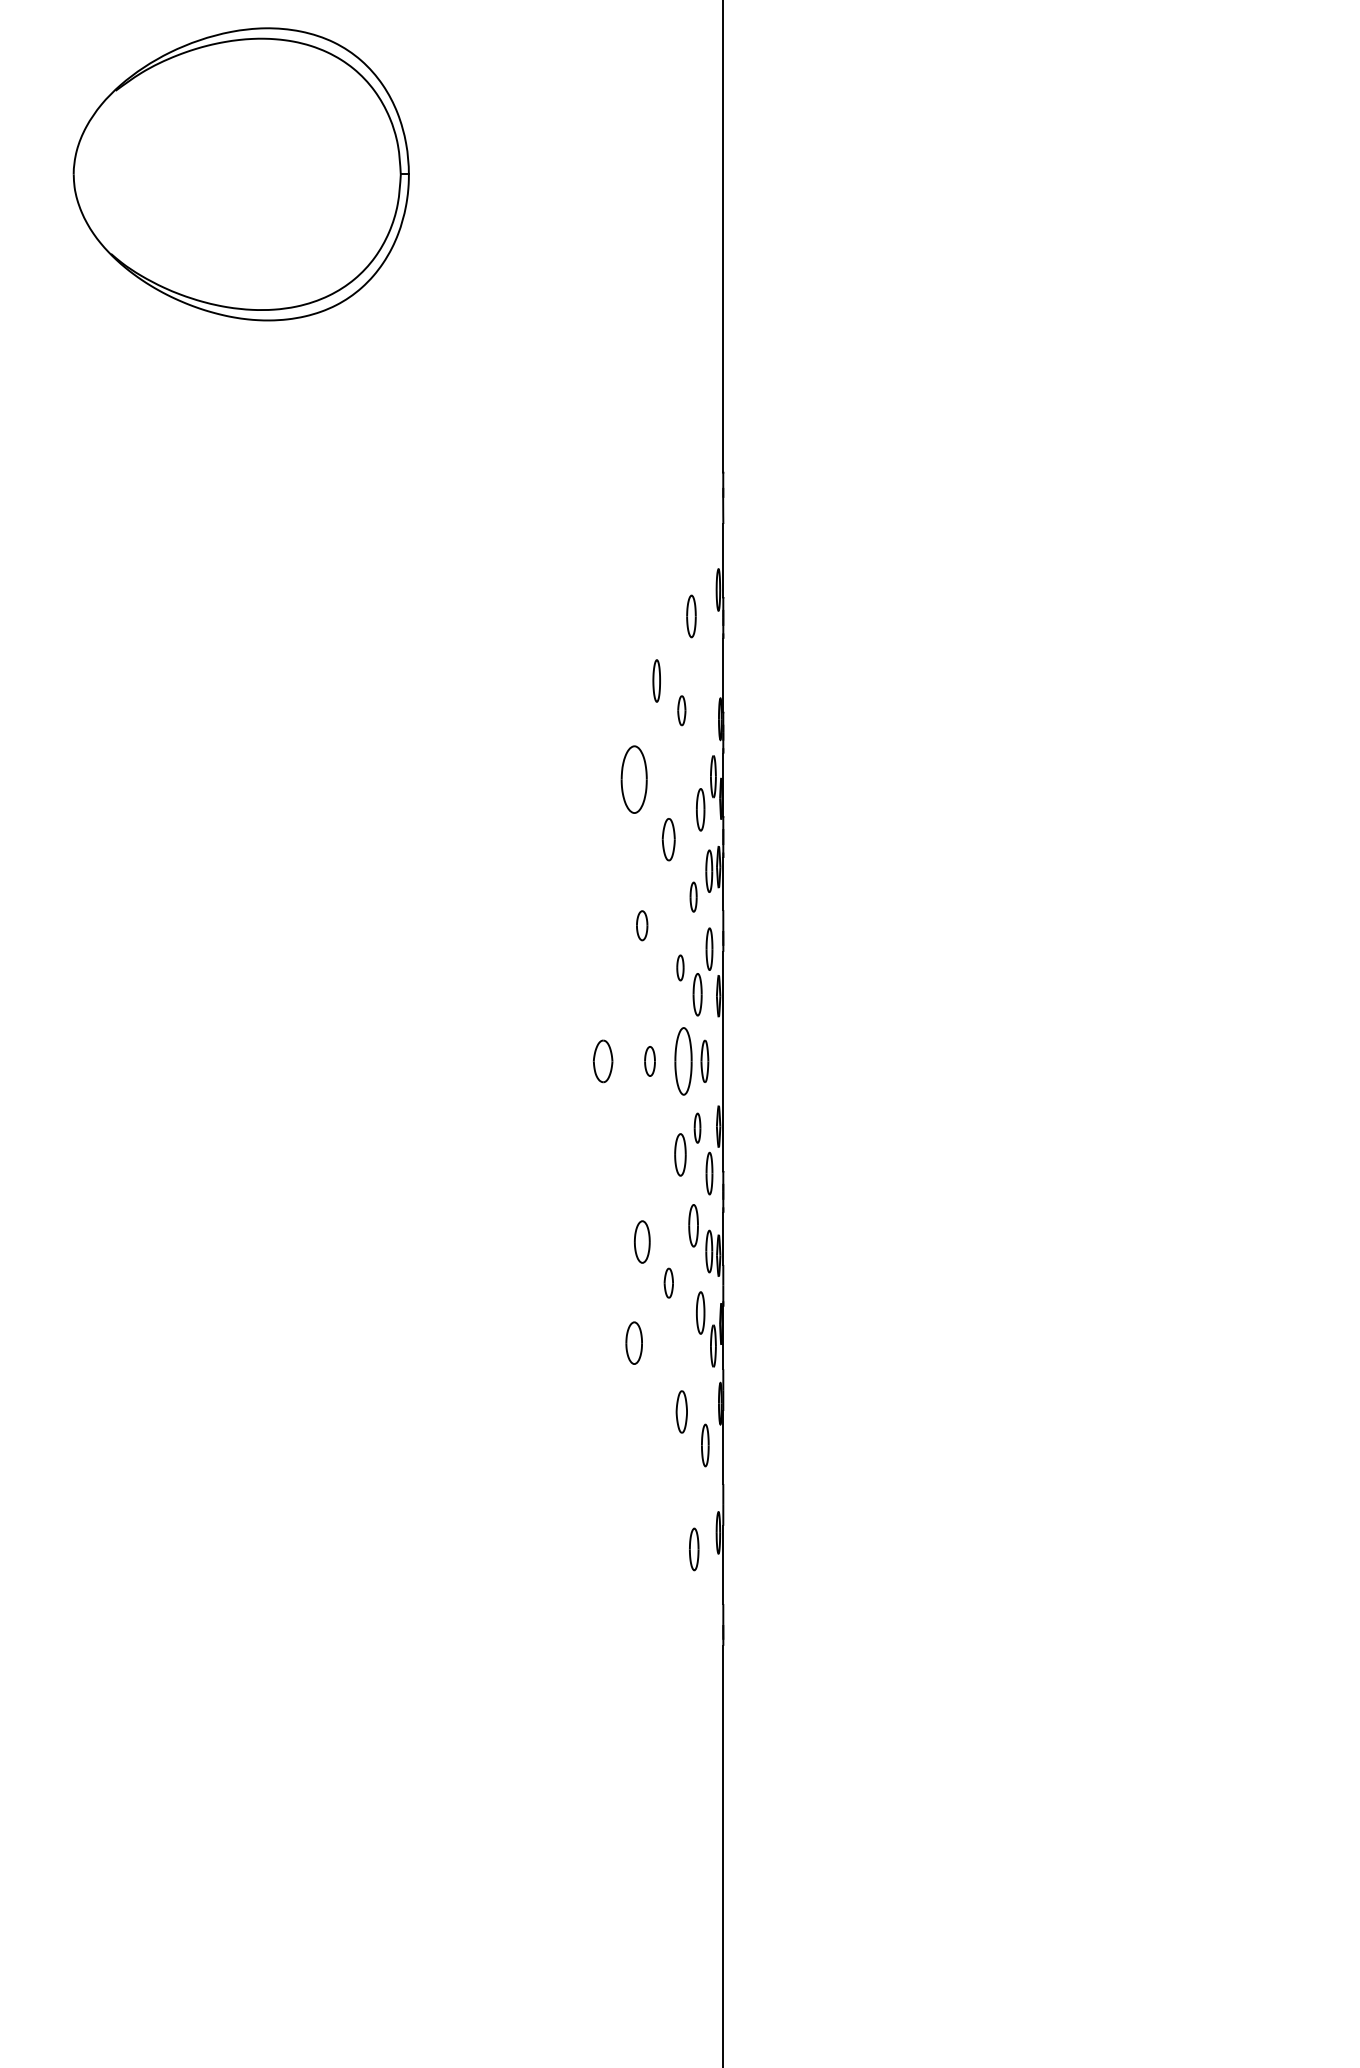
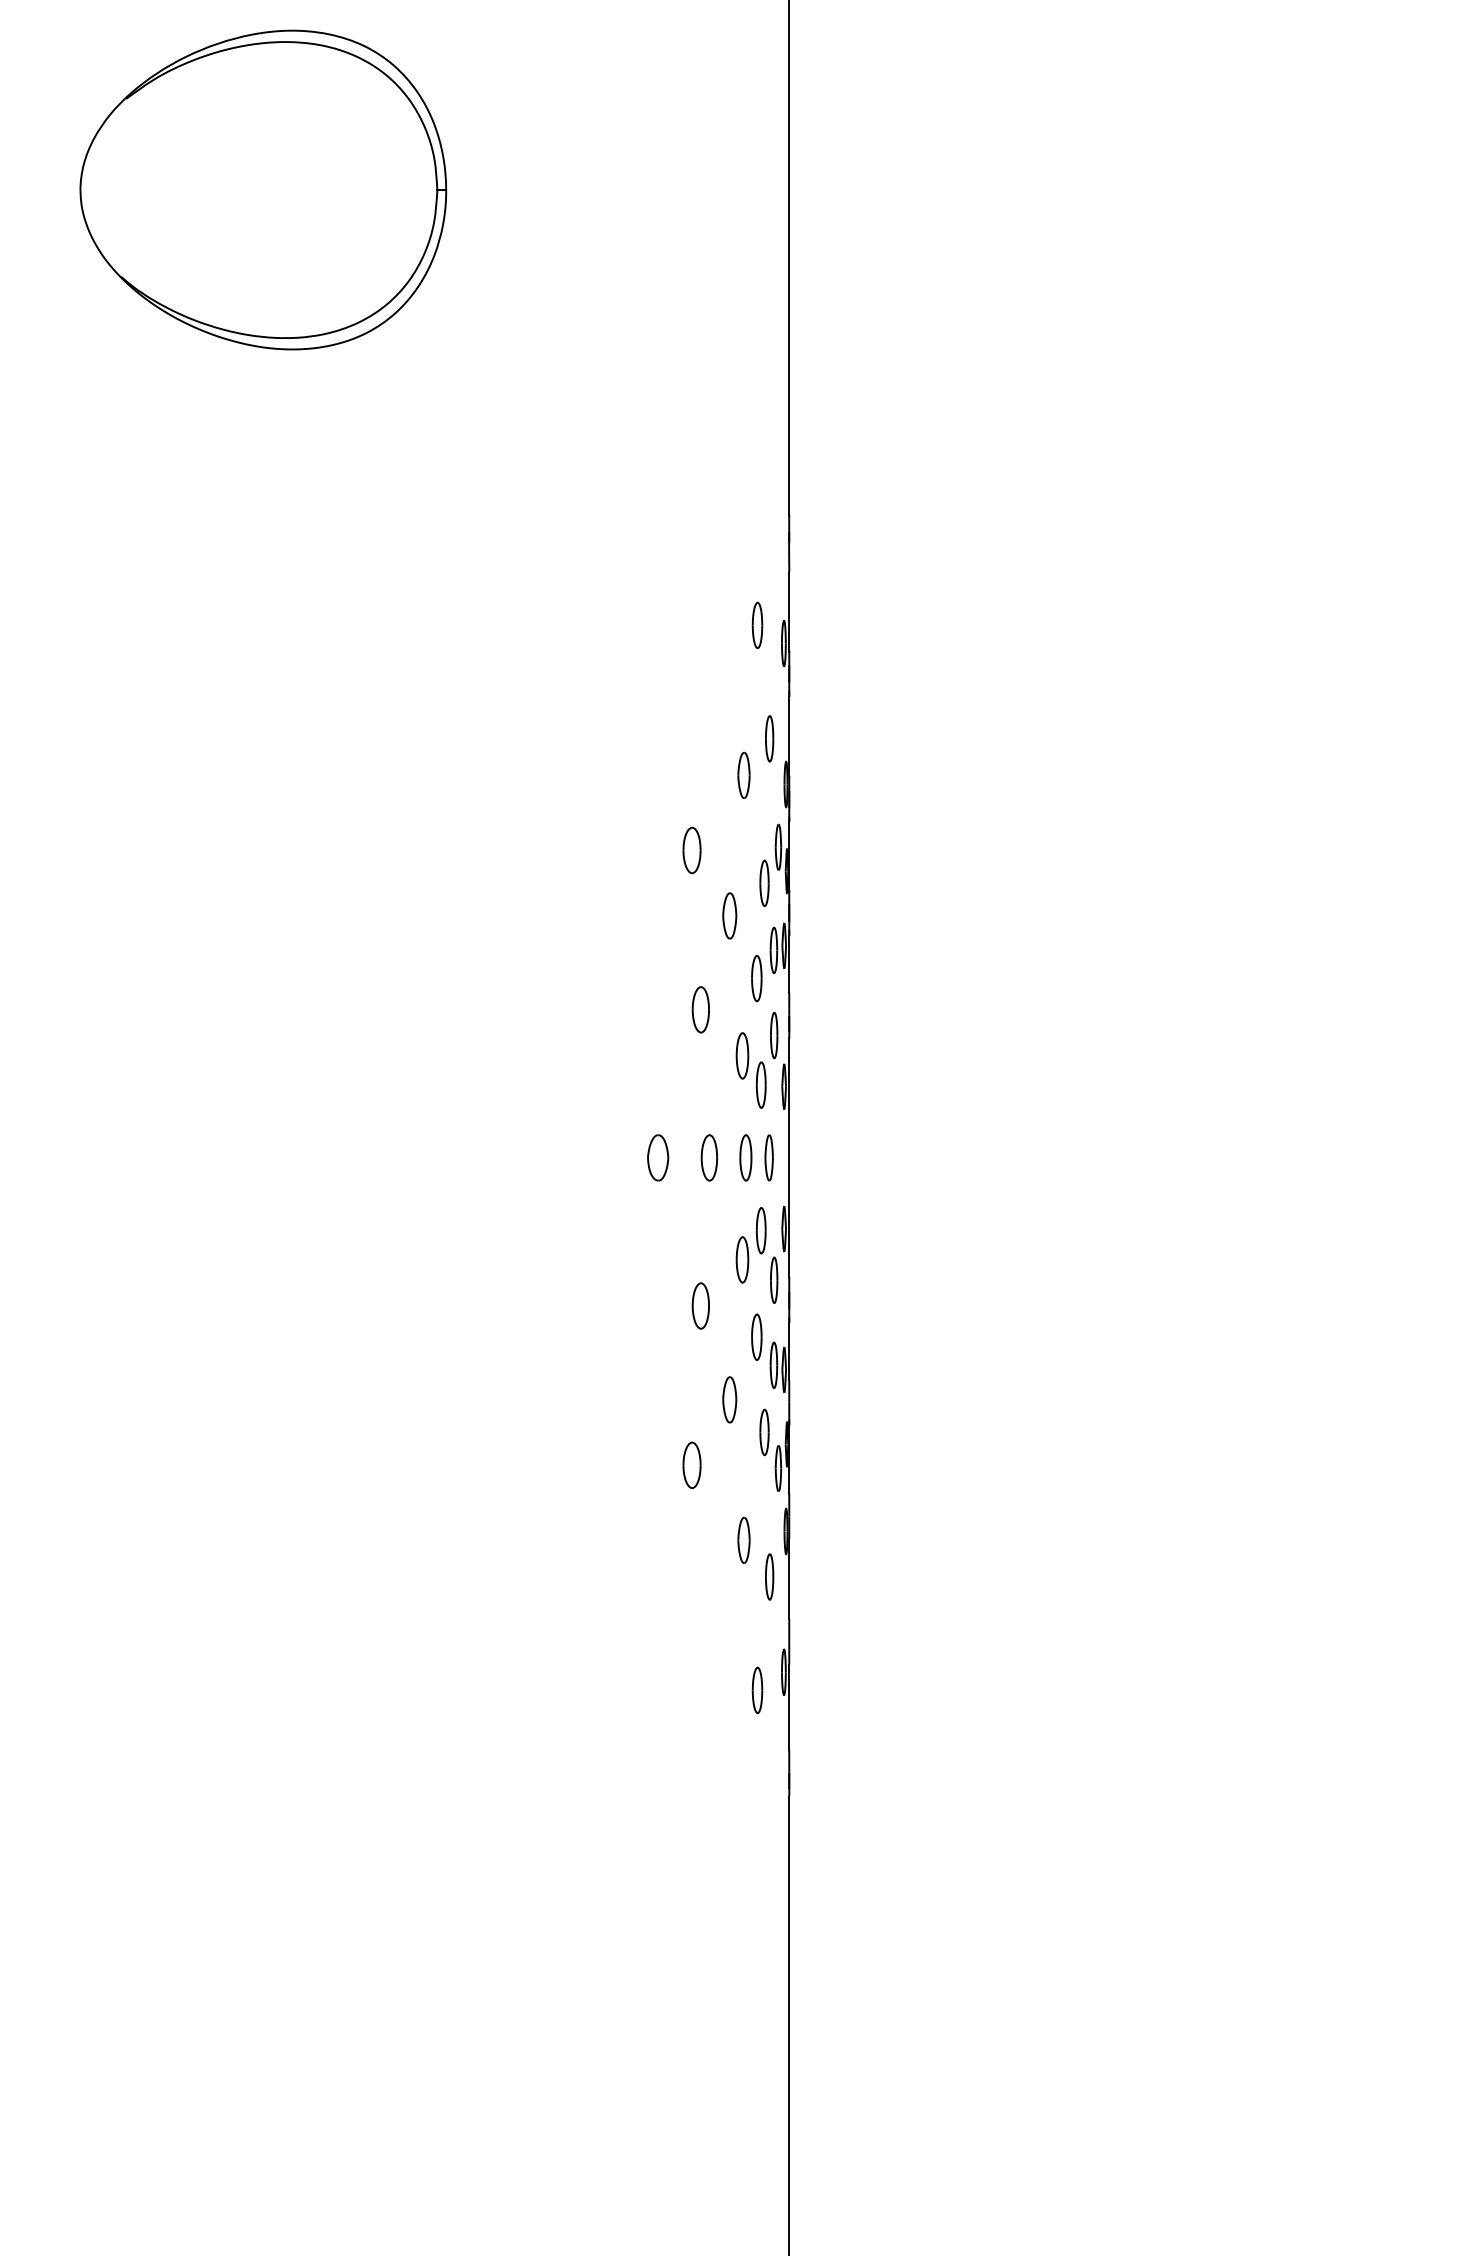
part: (691, 616) -> (757, 625), moved
part: (656, 680) -> (769, 738), moved
part: (681, 710) -> (743, 774), size x1.43
part: (633, 779) -> (691, 850), size x0.62
part: (693, 896) -> (756, 978), size x1.43
part: (641, 925) -> (700, 1009), size x1.43
part: (680, 967) -> (742, 1055), size x1.67
part: (649, 1061) -> (708, 1157), size x1.43
part: (683, 1061) -> (745, 1157), size x0.62
part: (696, 1127) -> (760, 1230), size x1.43
part: (641, 1241) -> (700, 1305), moved
part: (668, 1282) -> (729, 1399), size x1.43

